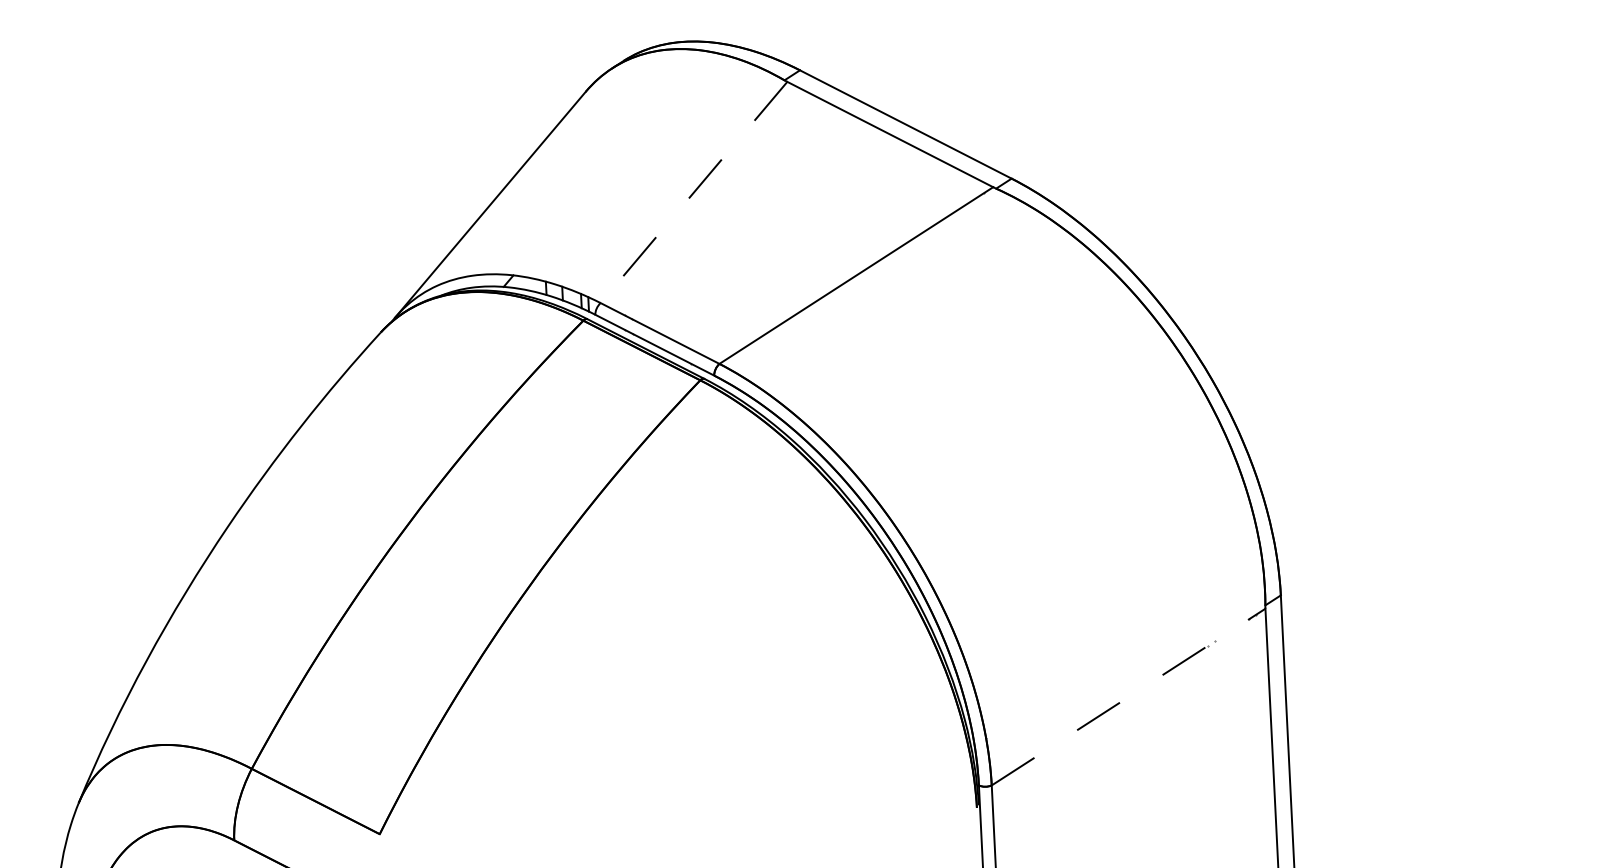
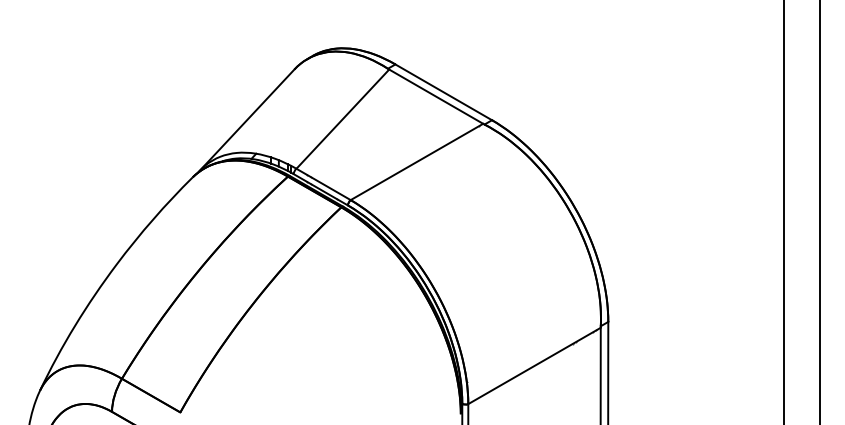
line: (693, 193) -> (342, 119), dashed -> solid
line: (1128, 696) -> (534, 365), dashed -> solid

